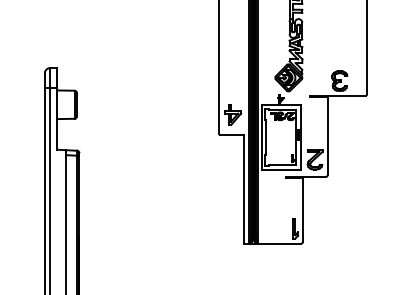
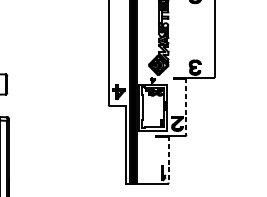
line: (327, 135) -> (186, 106), solid -> dashed
line: (302, 209) -> (168, 159), solid -> dashed

